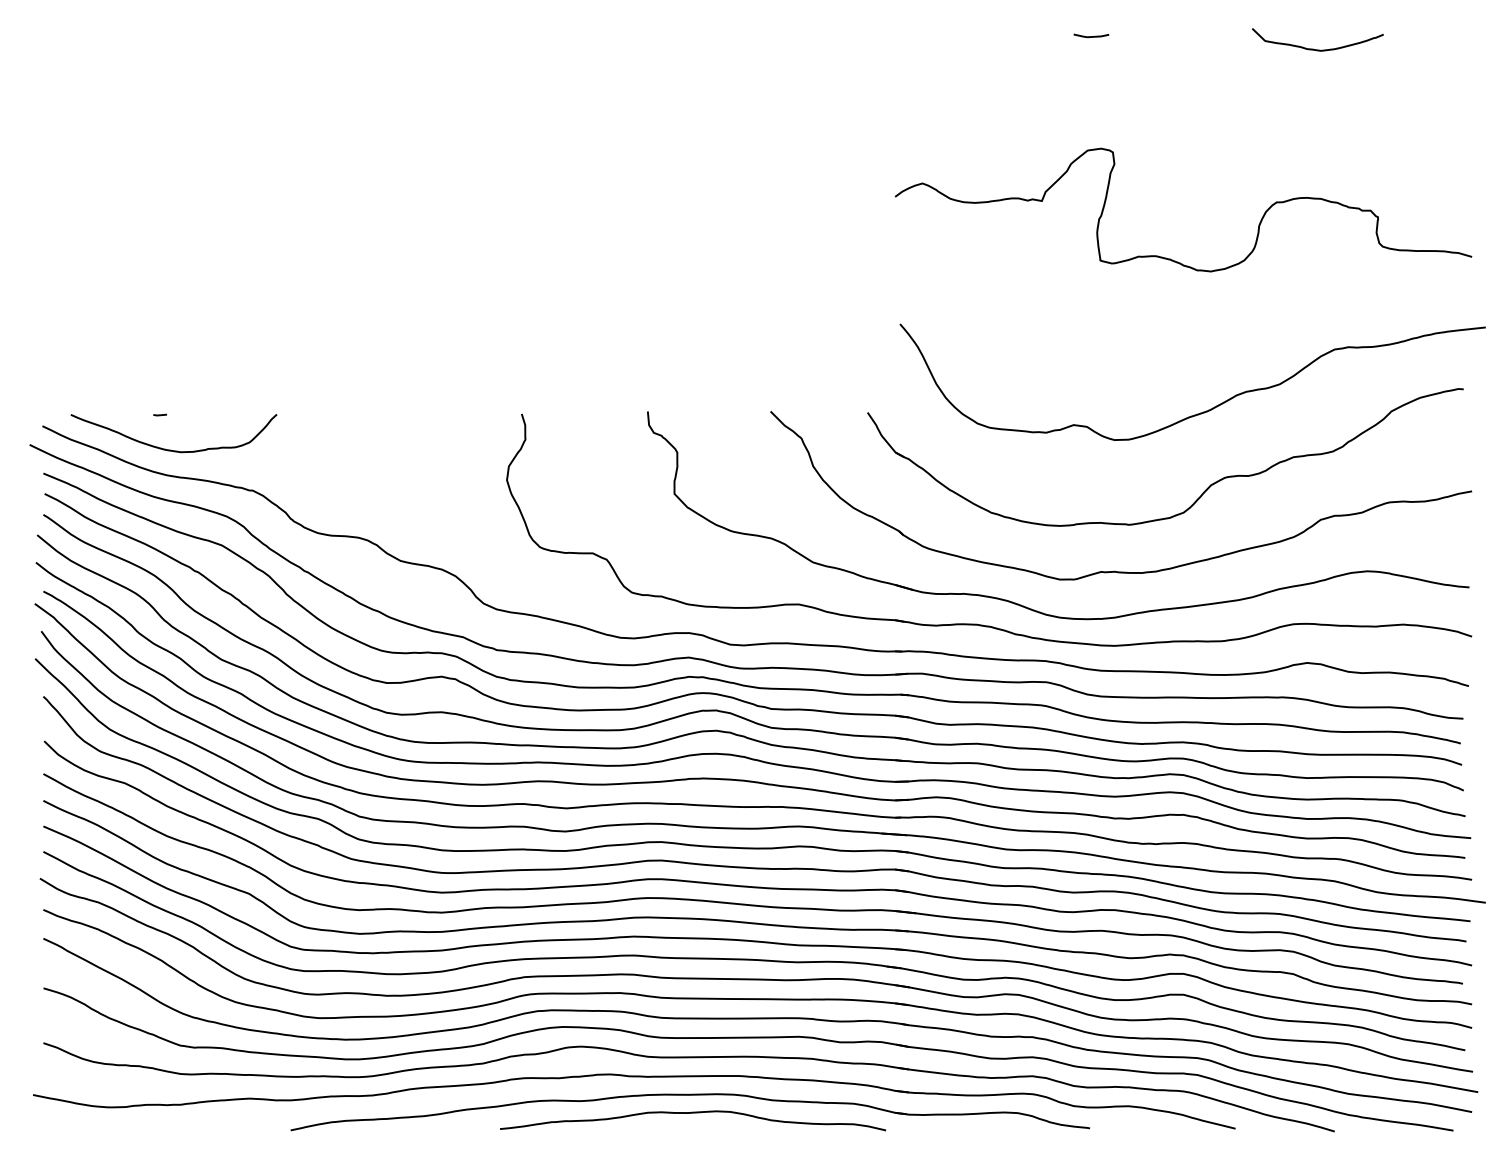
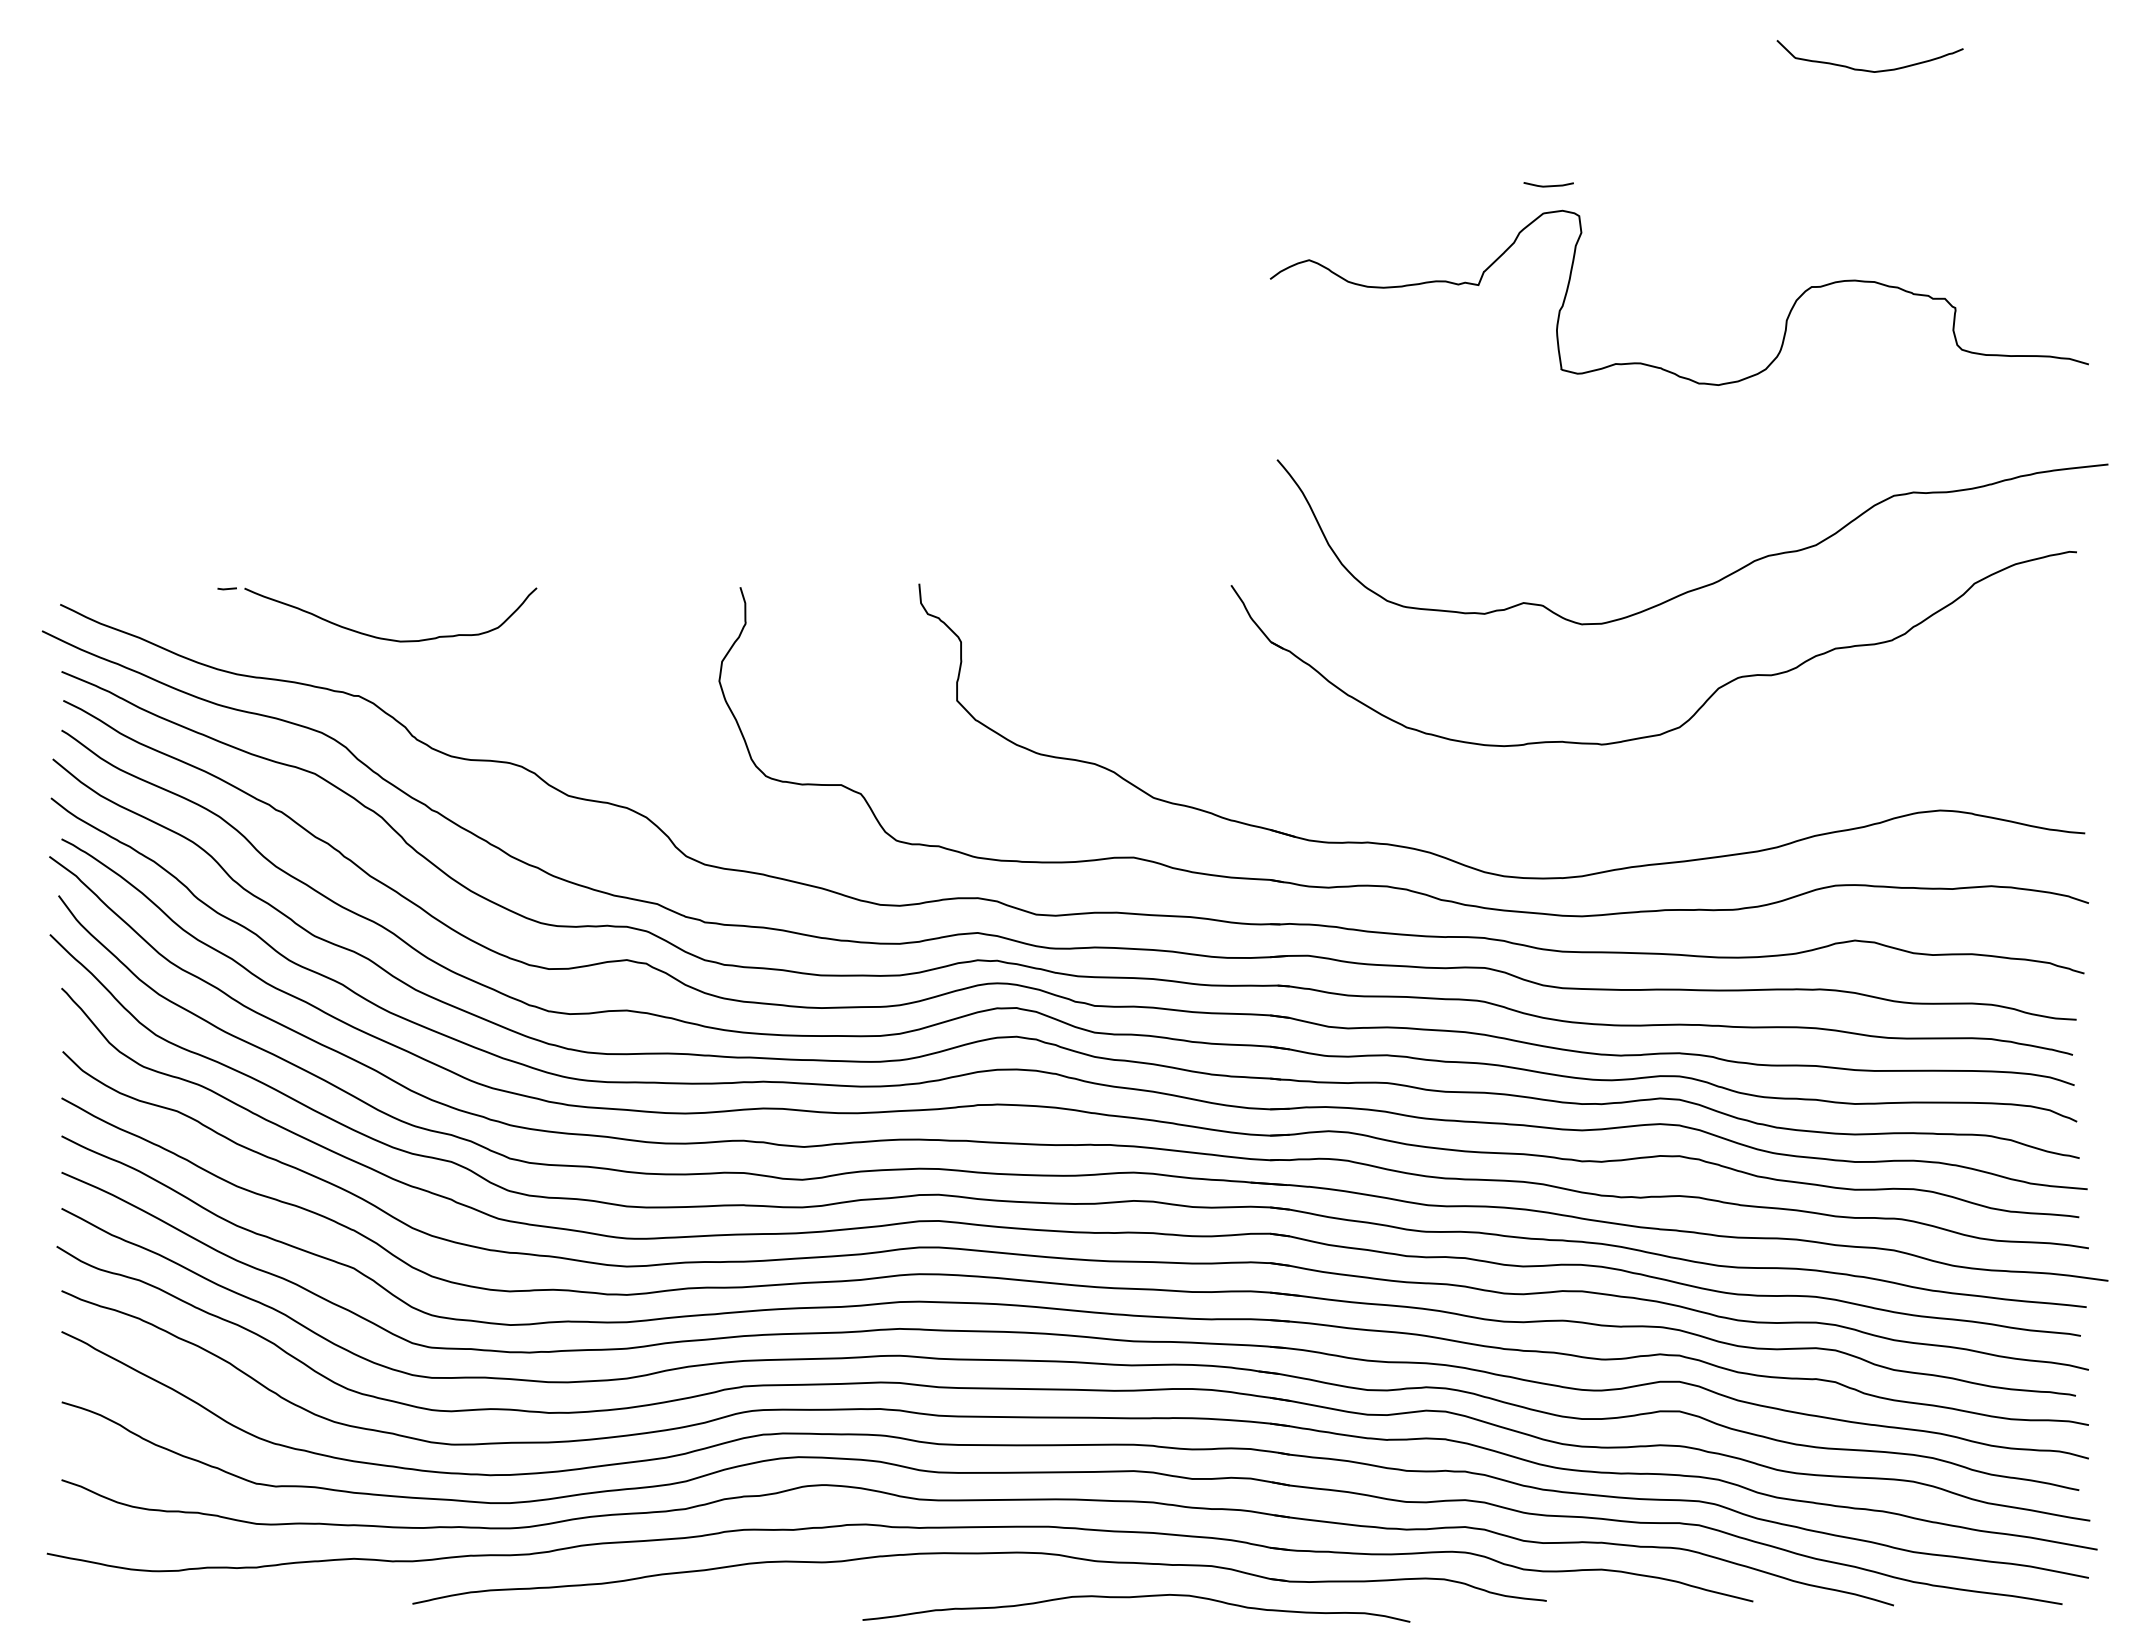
line: (1091, 36) -> (1548, 185), moved
curve: (172, 450) -> (388, 638), moved
part: (1117, 571) -> (1585, 810), removed
curve: (693, 1113) -> (1136, 1597), moved

